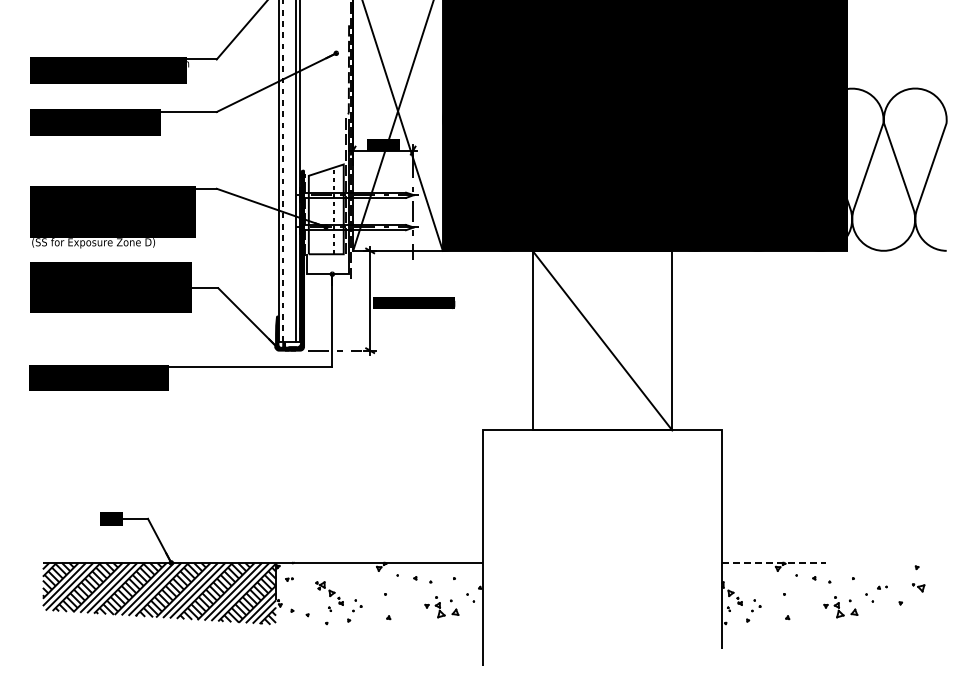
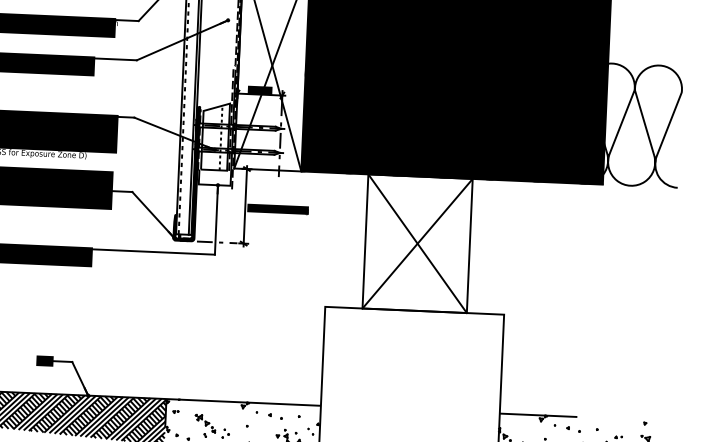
line: (602, 340) -> (417, 243), added
line: (774, 562) -> (538, 415), dashed -> solid

